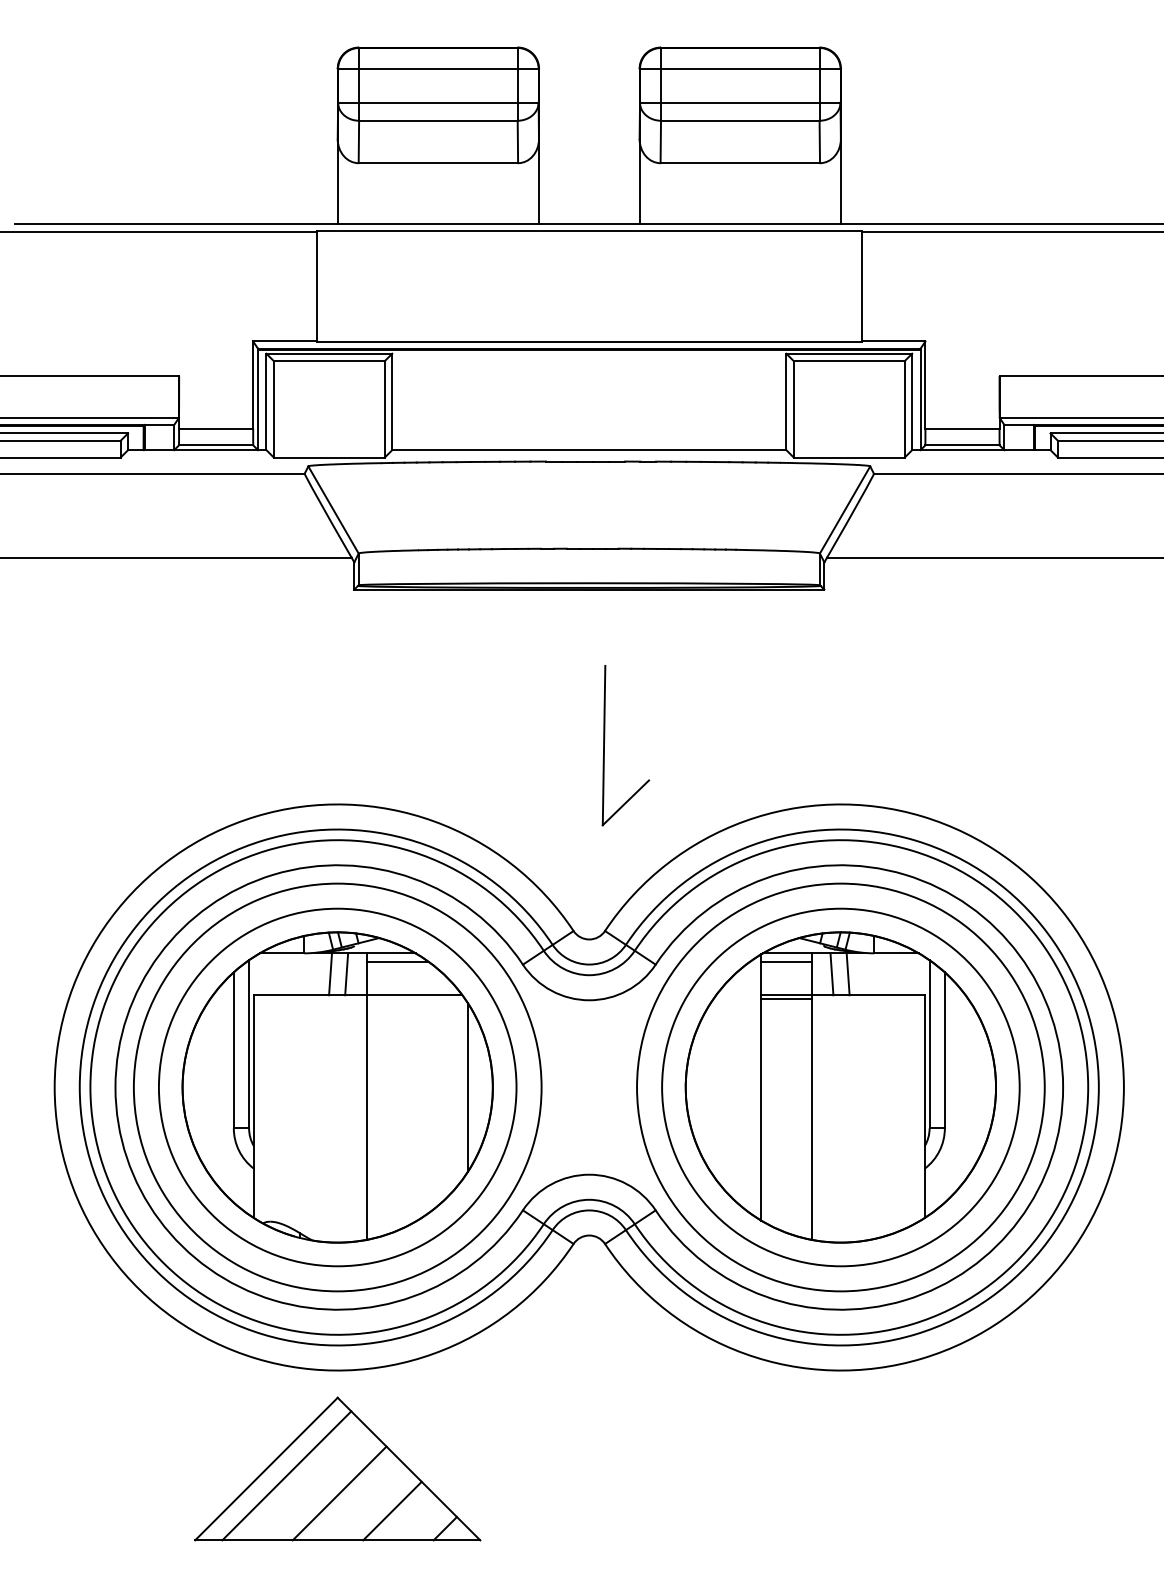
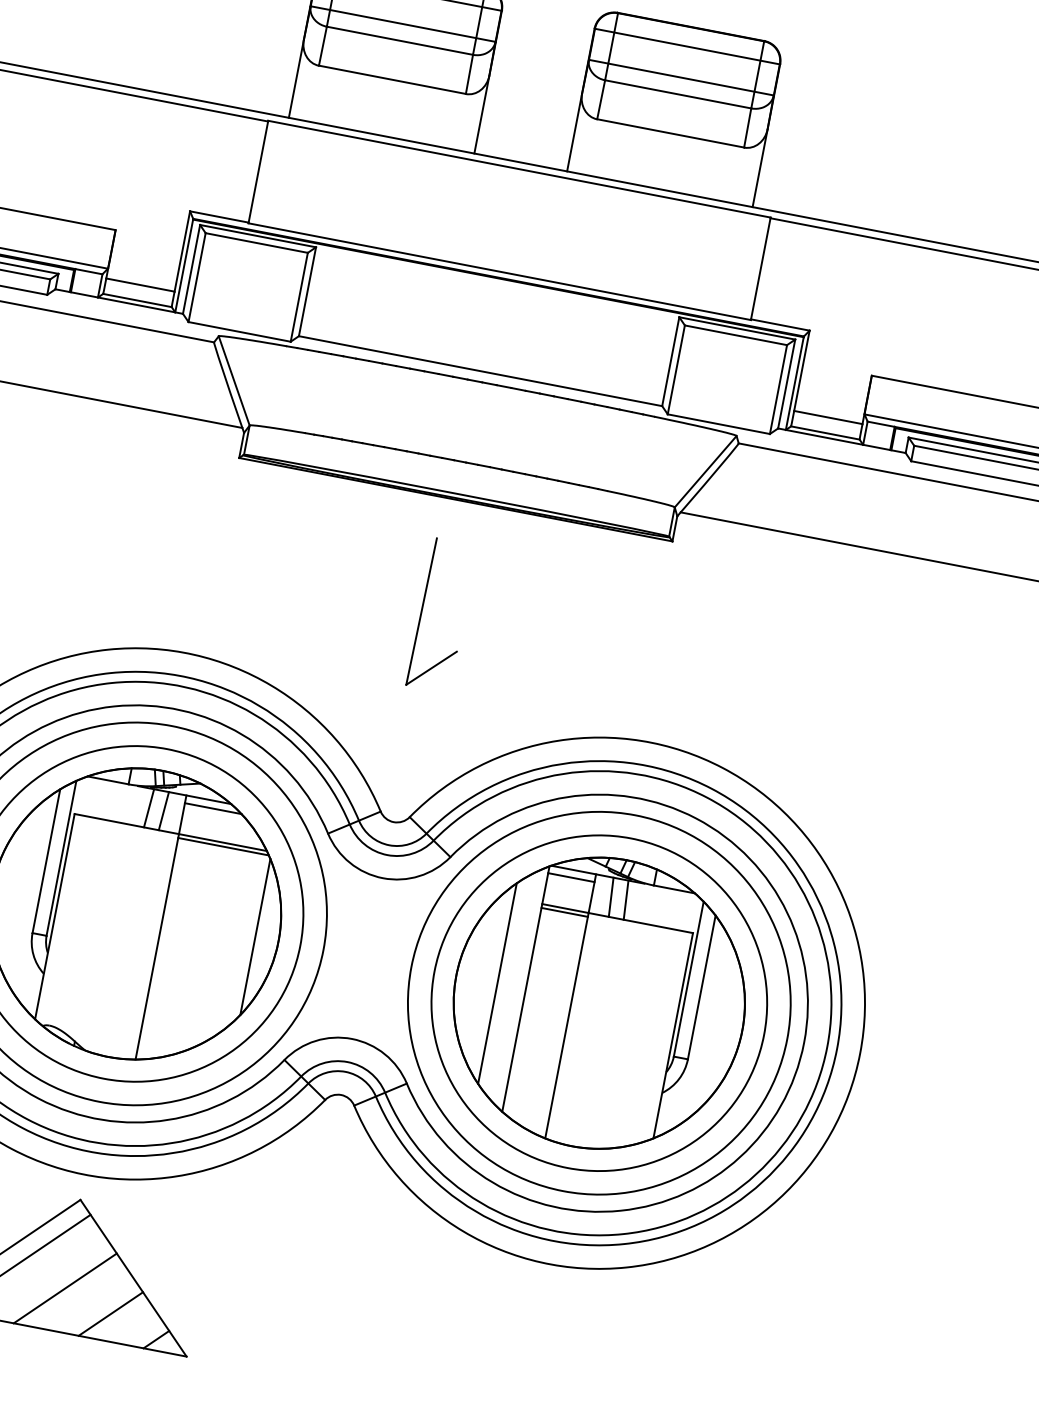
part: (605, 739) -> (424, 606), moved
line: (416, 999) -> (223, 846), added
line: (730, 1087) -> (497, 983), added

